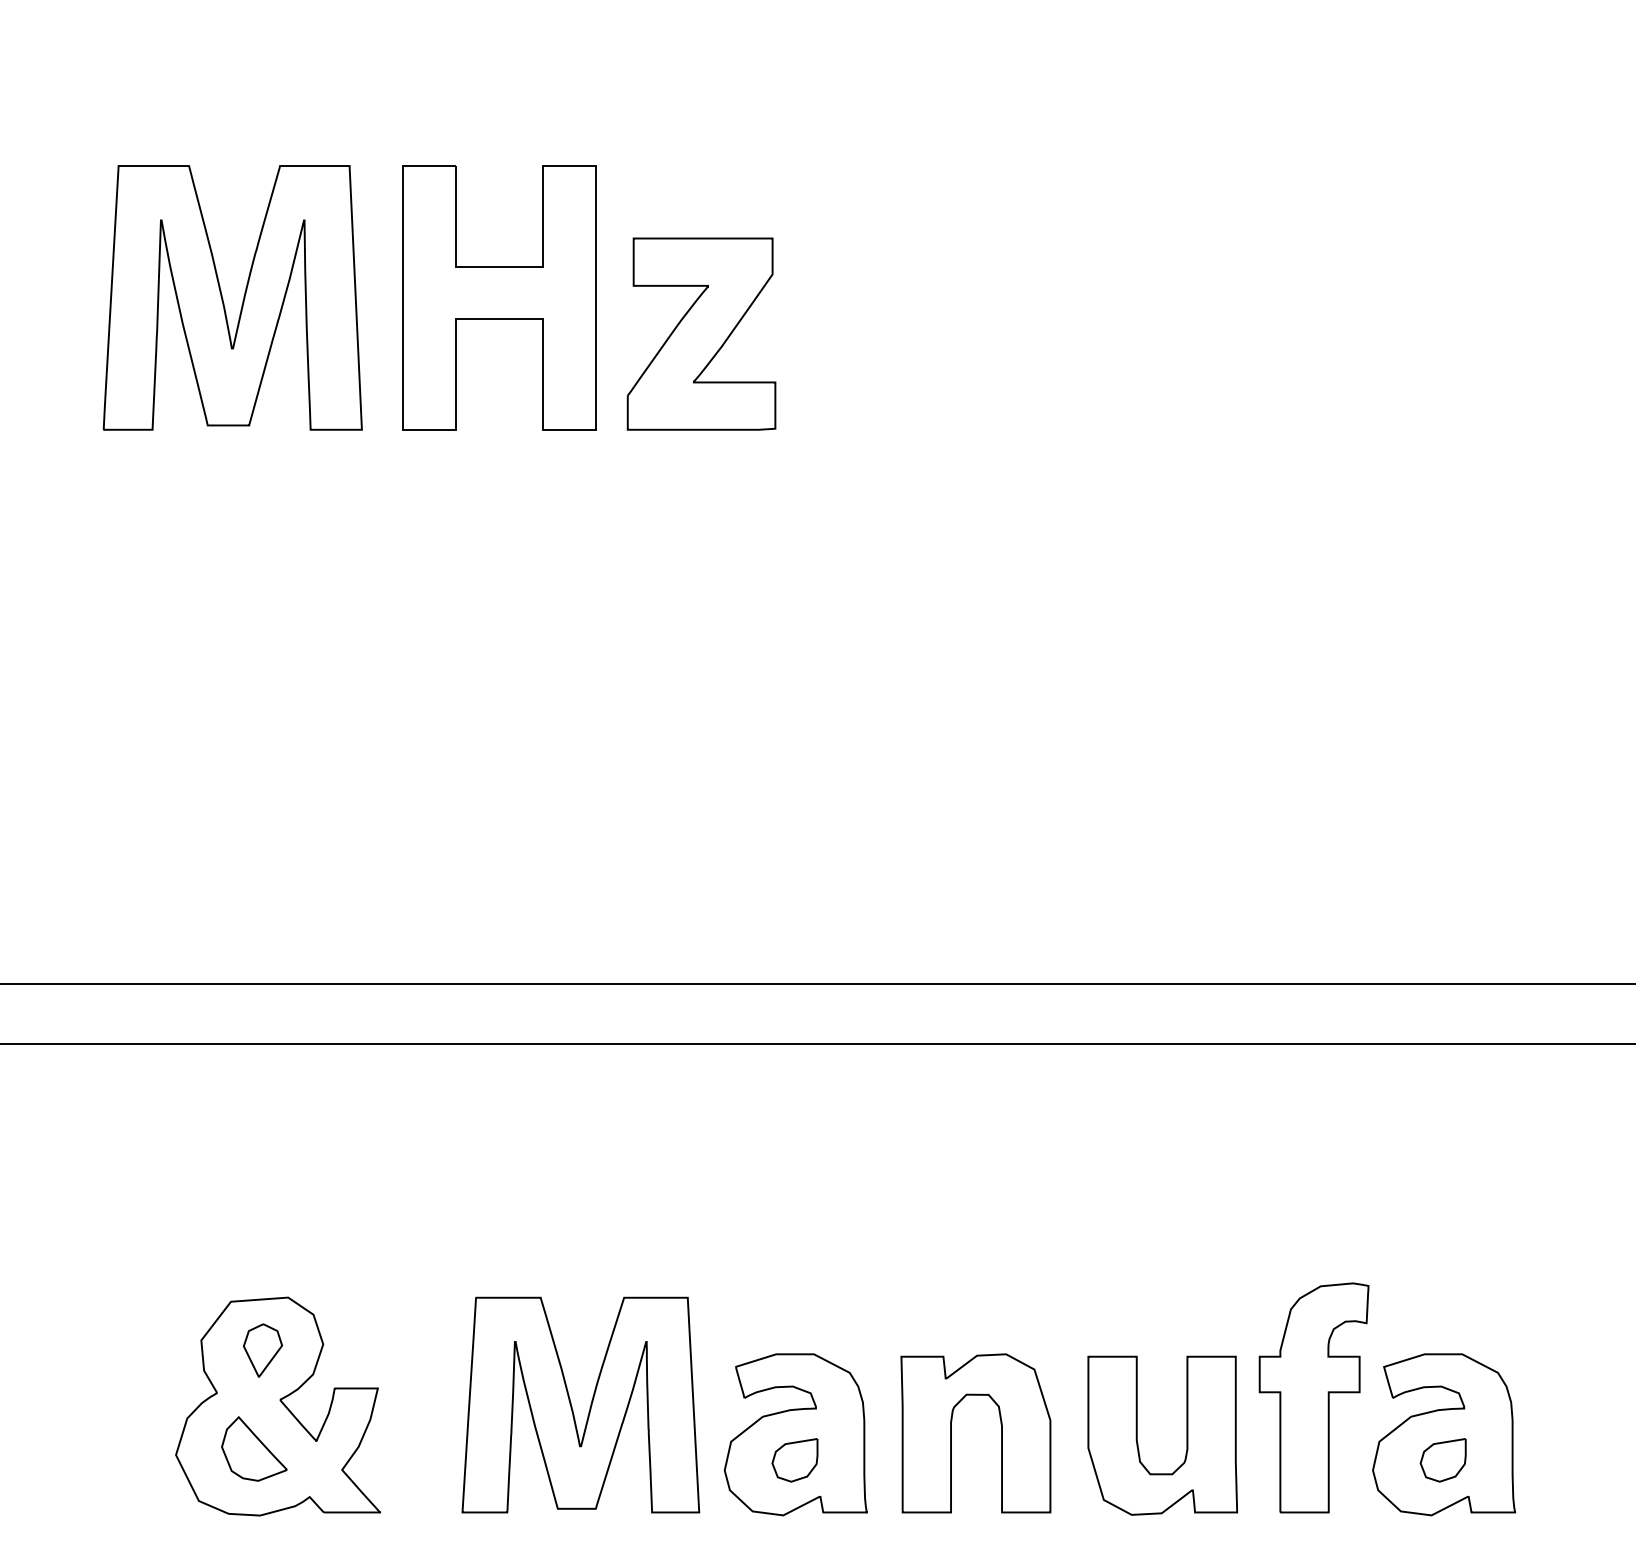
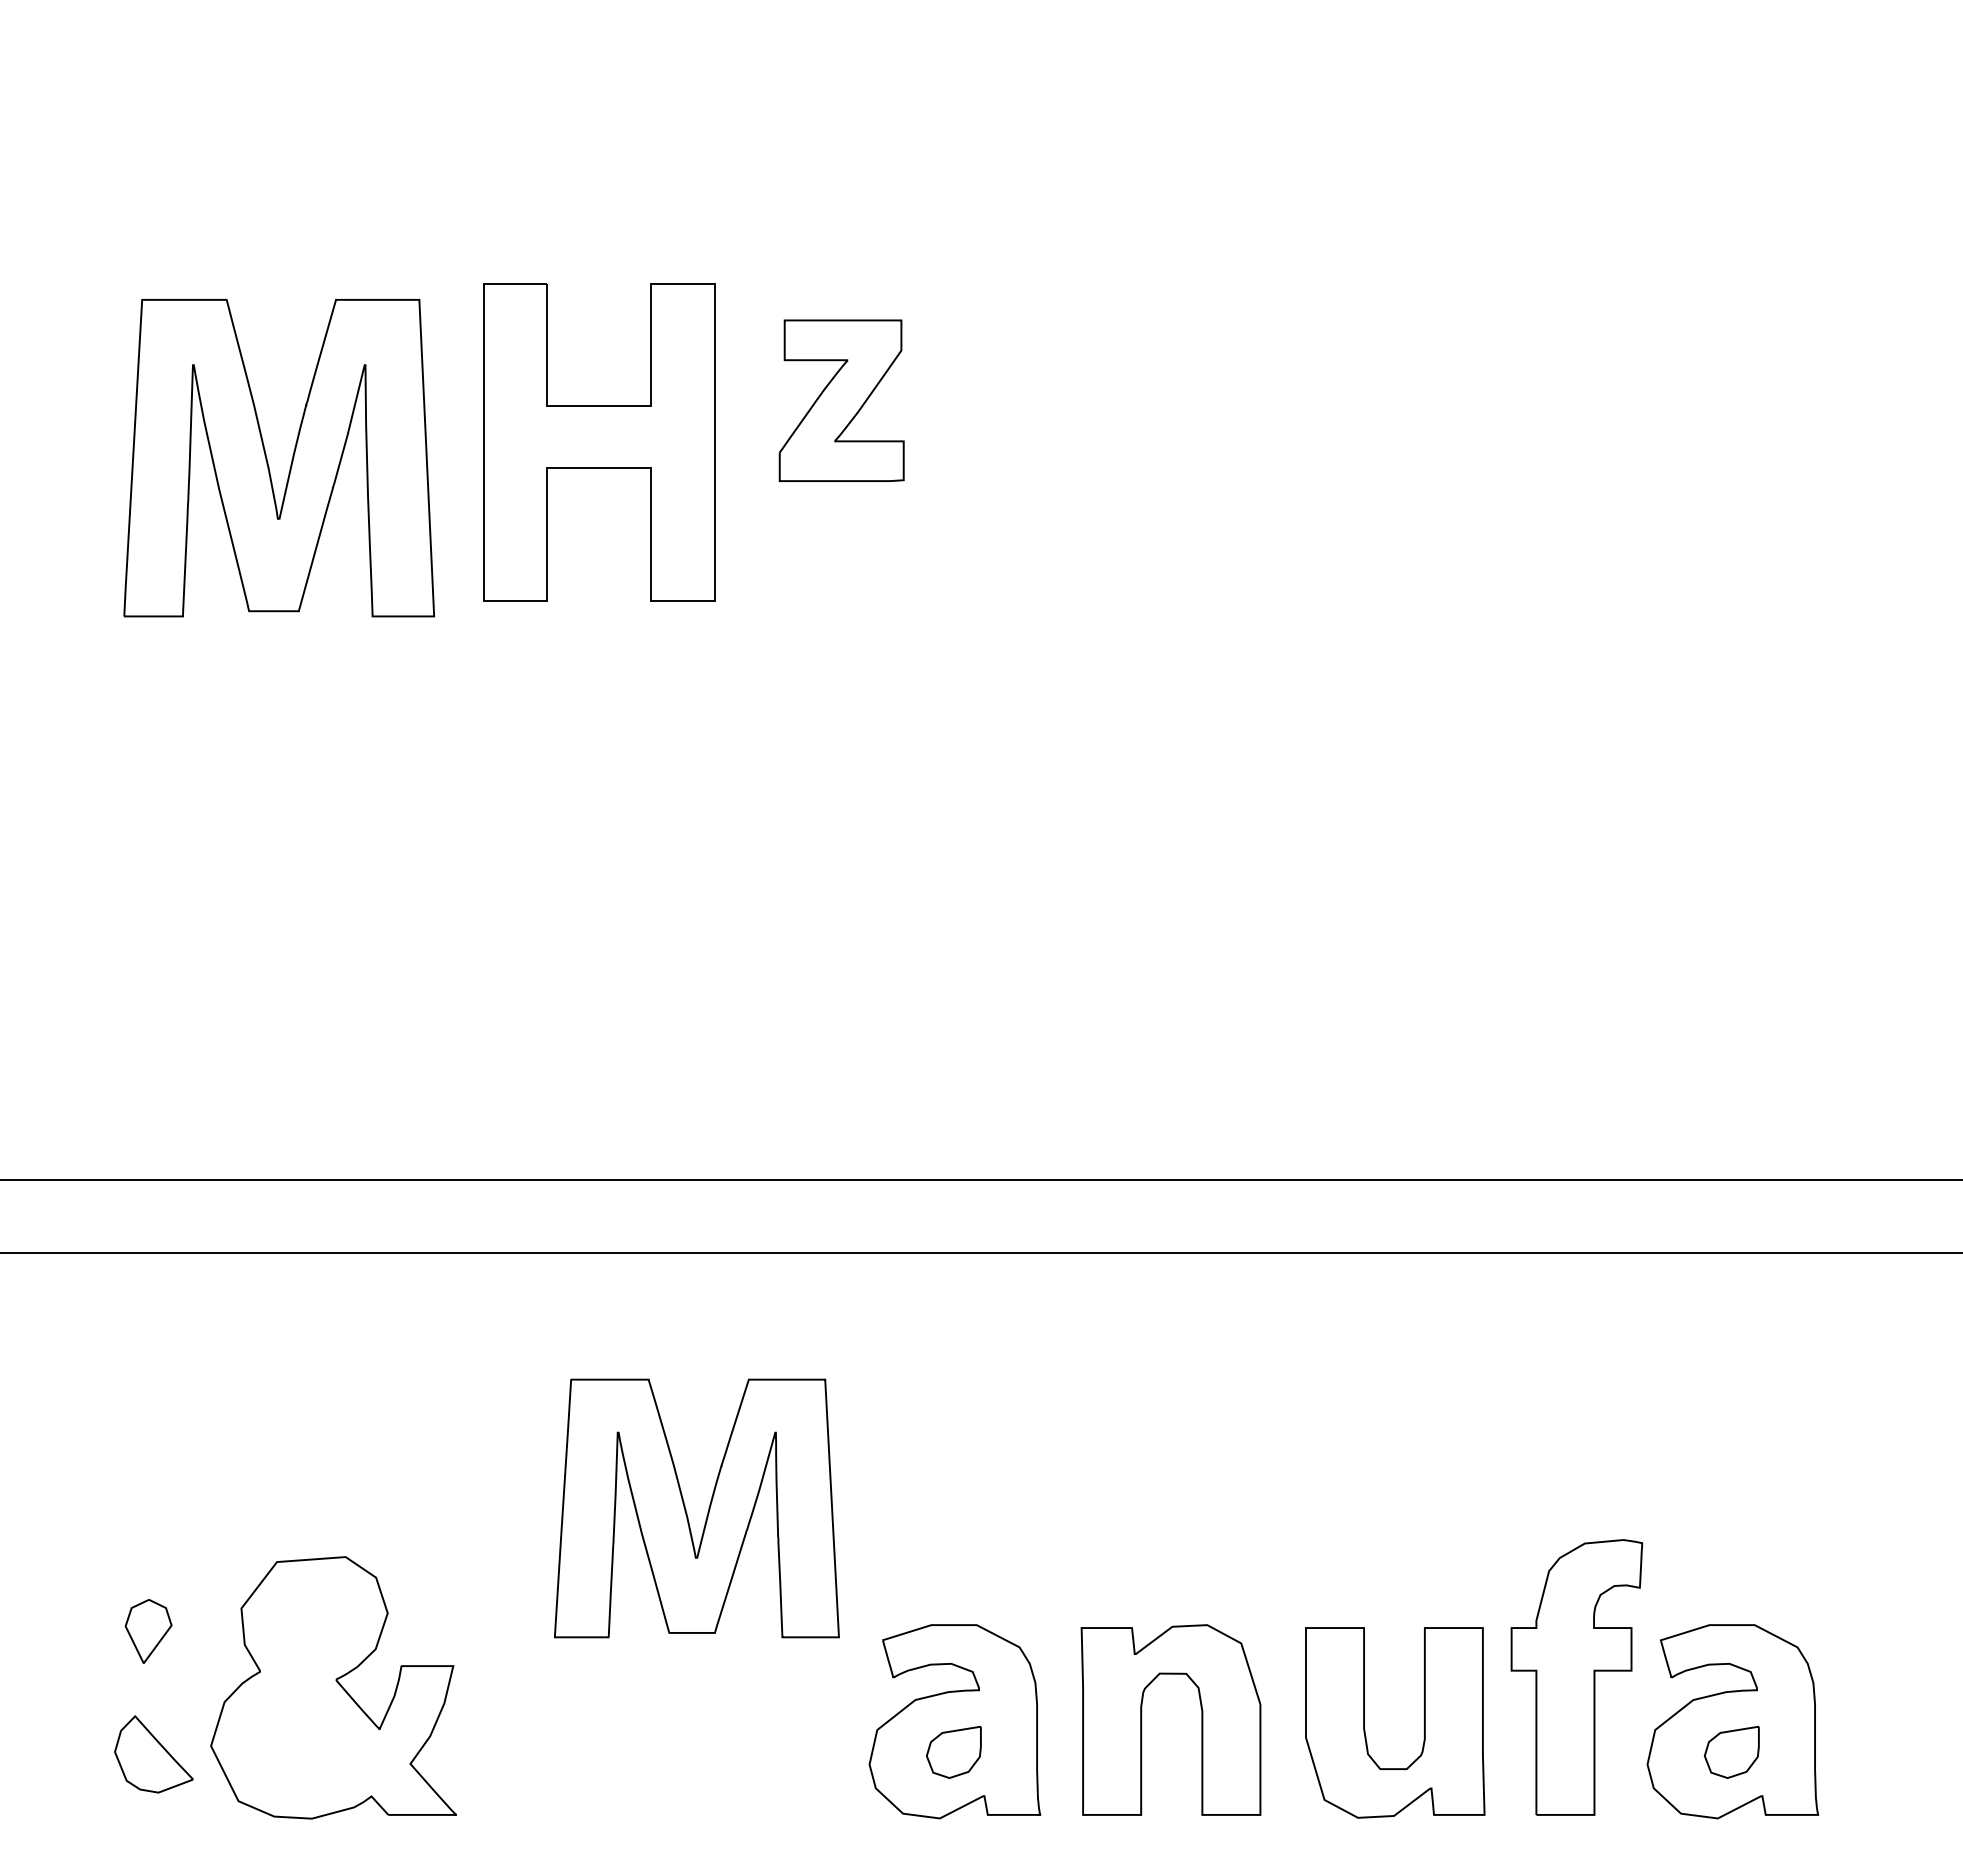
part: (499, 297) -> (599, 442), moved
part: (223, 298) -> (268, 458), moved
part: (701, 333) -> (841, 400), size x0.7
part: (262, 1350) -> (148, 1631), moved
part: (572, 1406) -> (686, 1510), moved
part: (254, 1448) -> (154, 1753), moved

